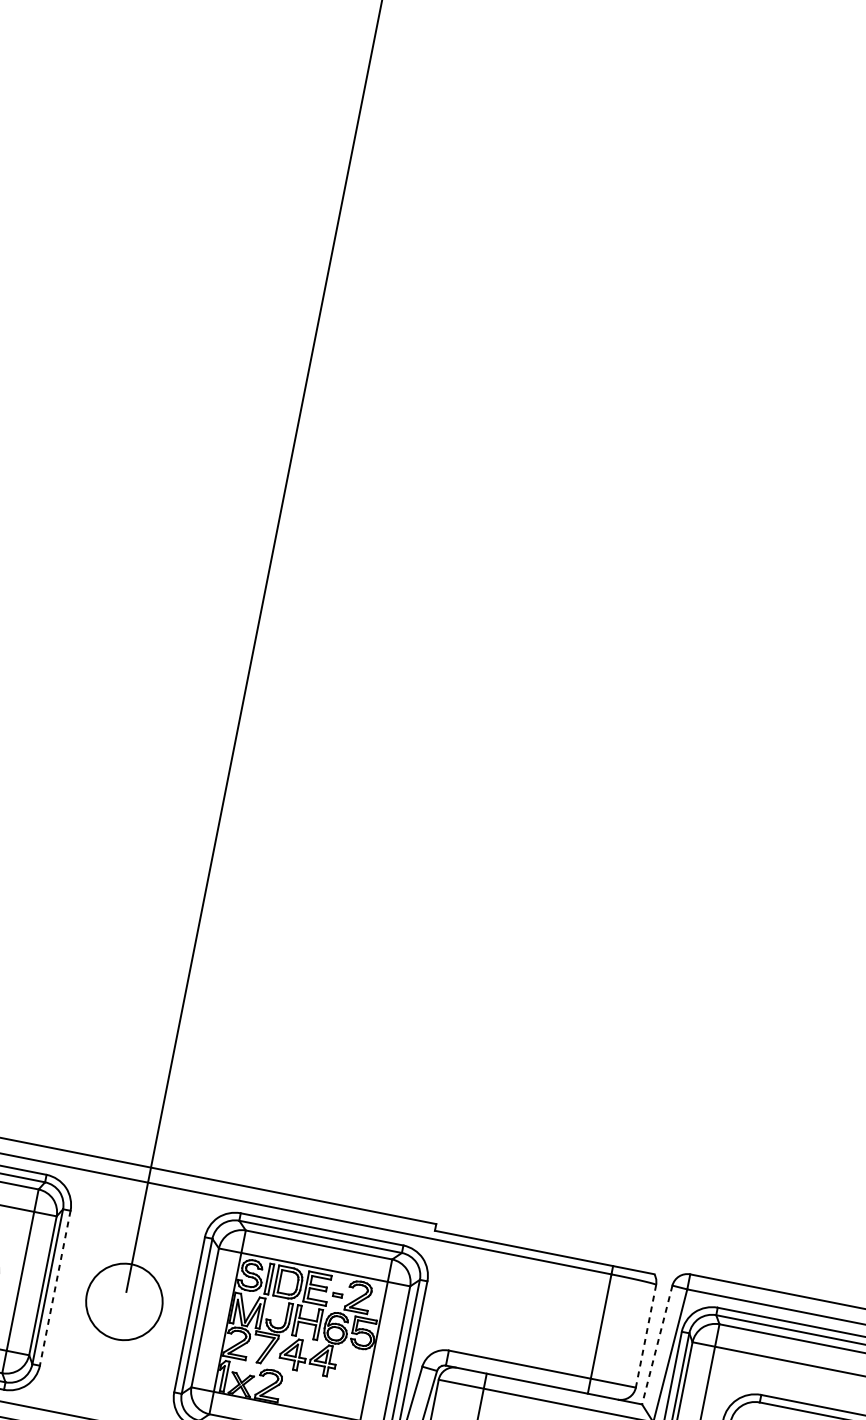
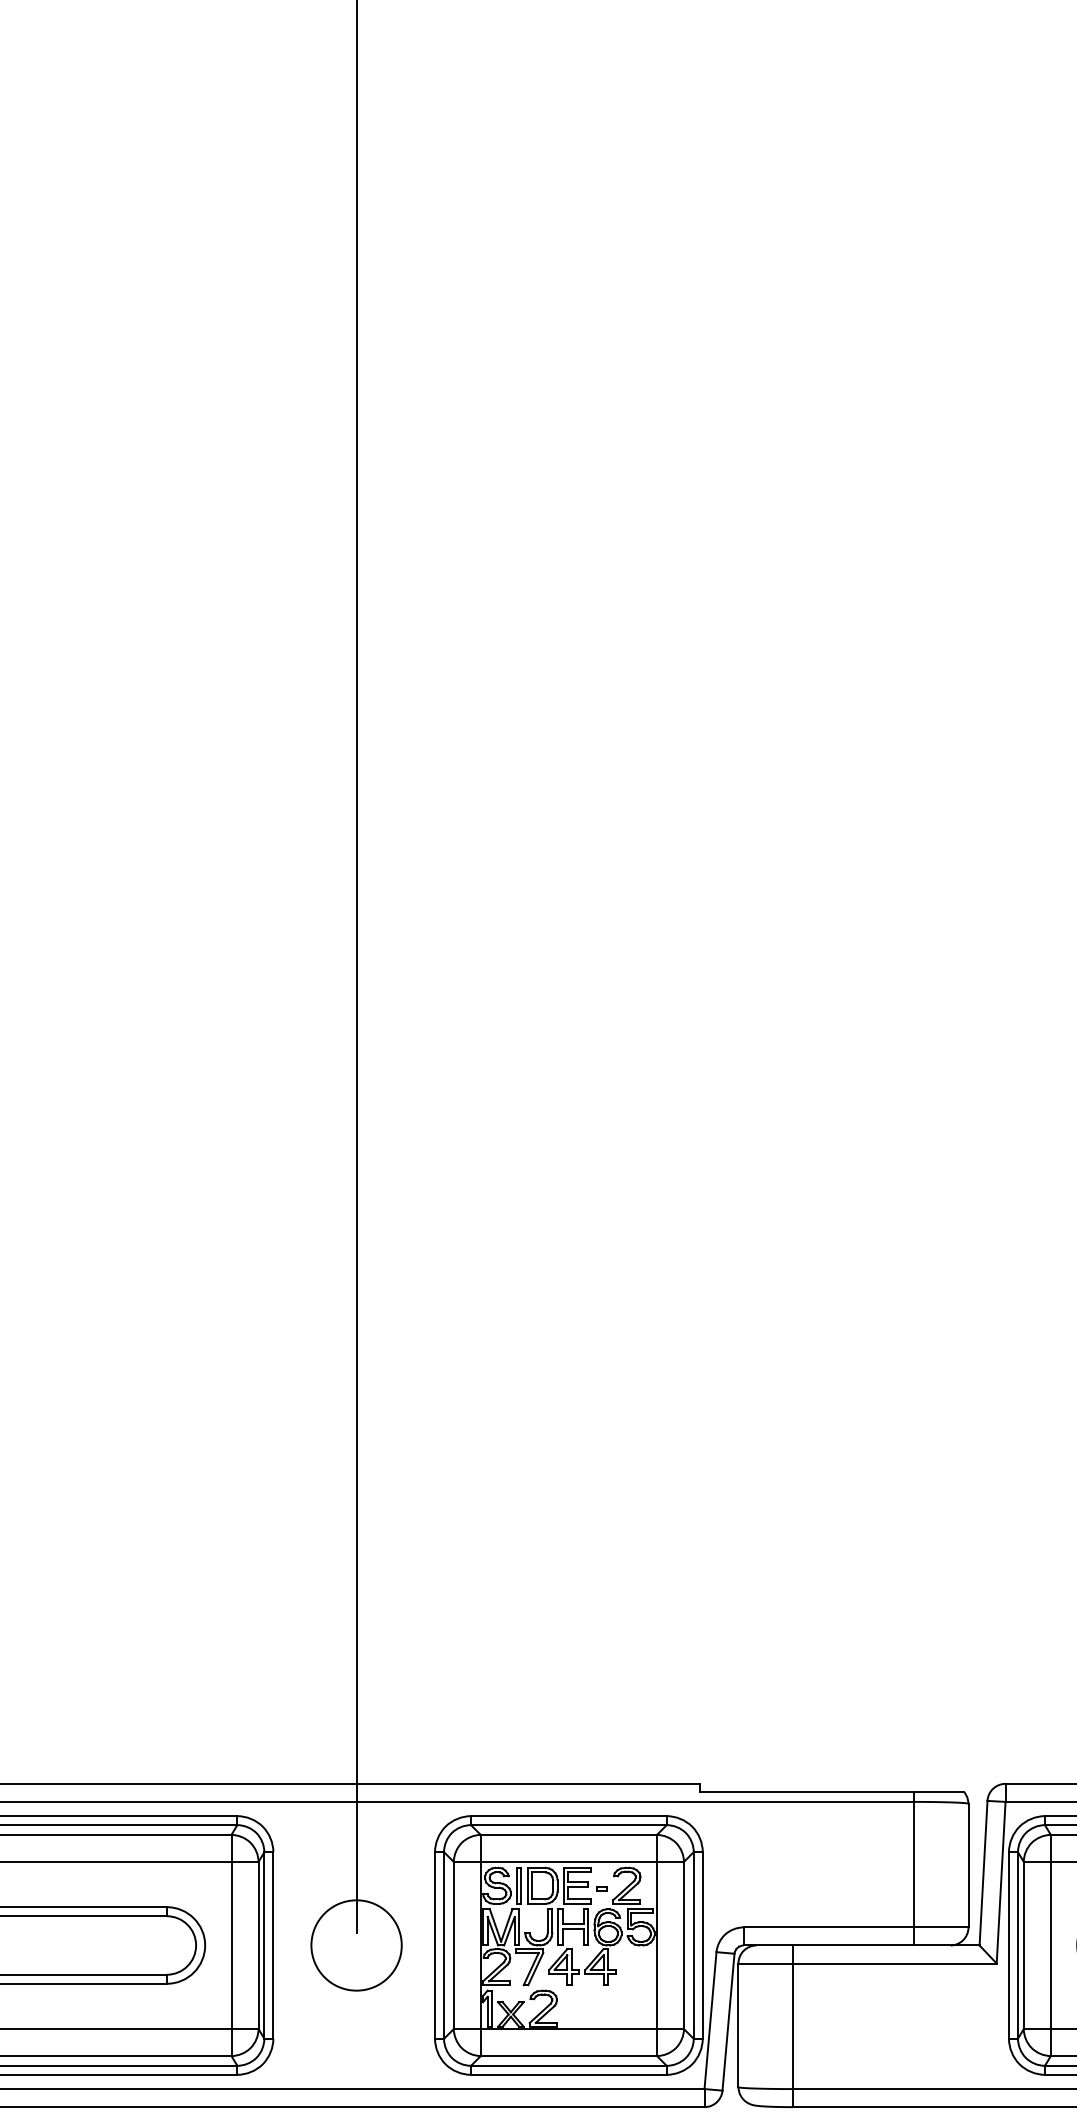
line: (55, 1288) -> (273, 1945), dashed -> solid
line: (646, 1336) -> (968, 1865), dashed -> solid
line: (657, 1345) -> (983, 1873), dashed -> solid

